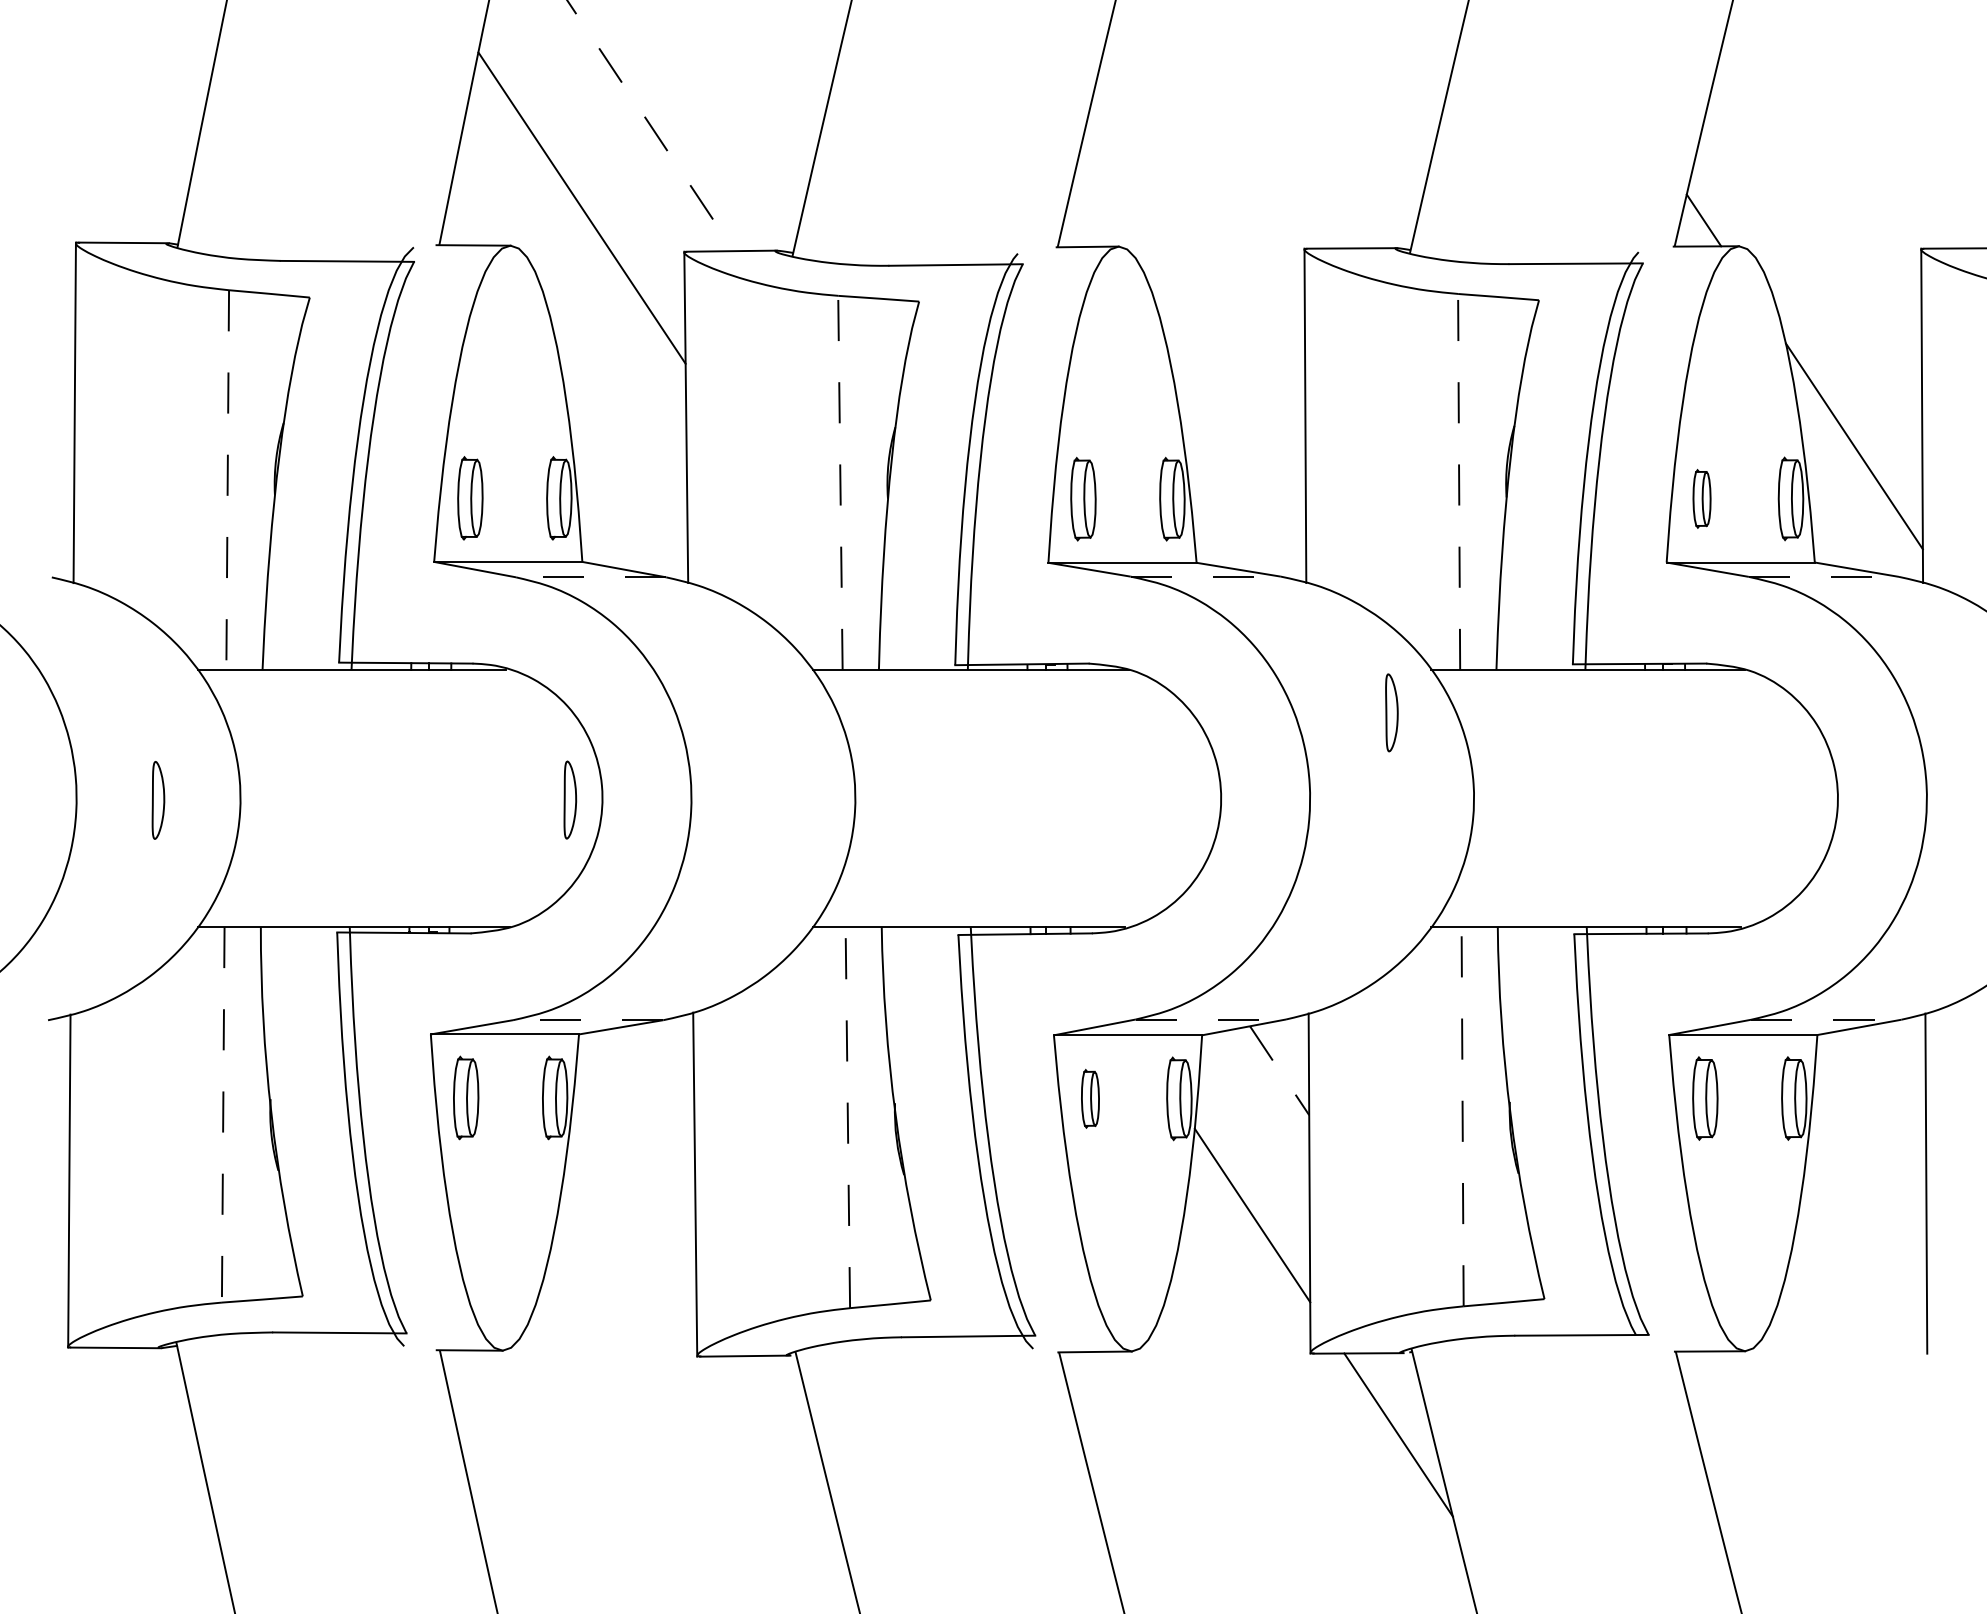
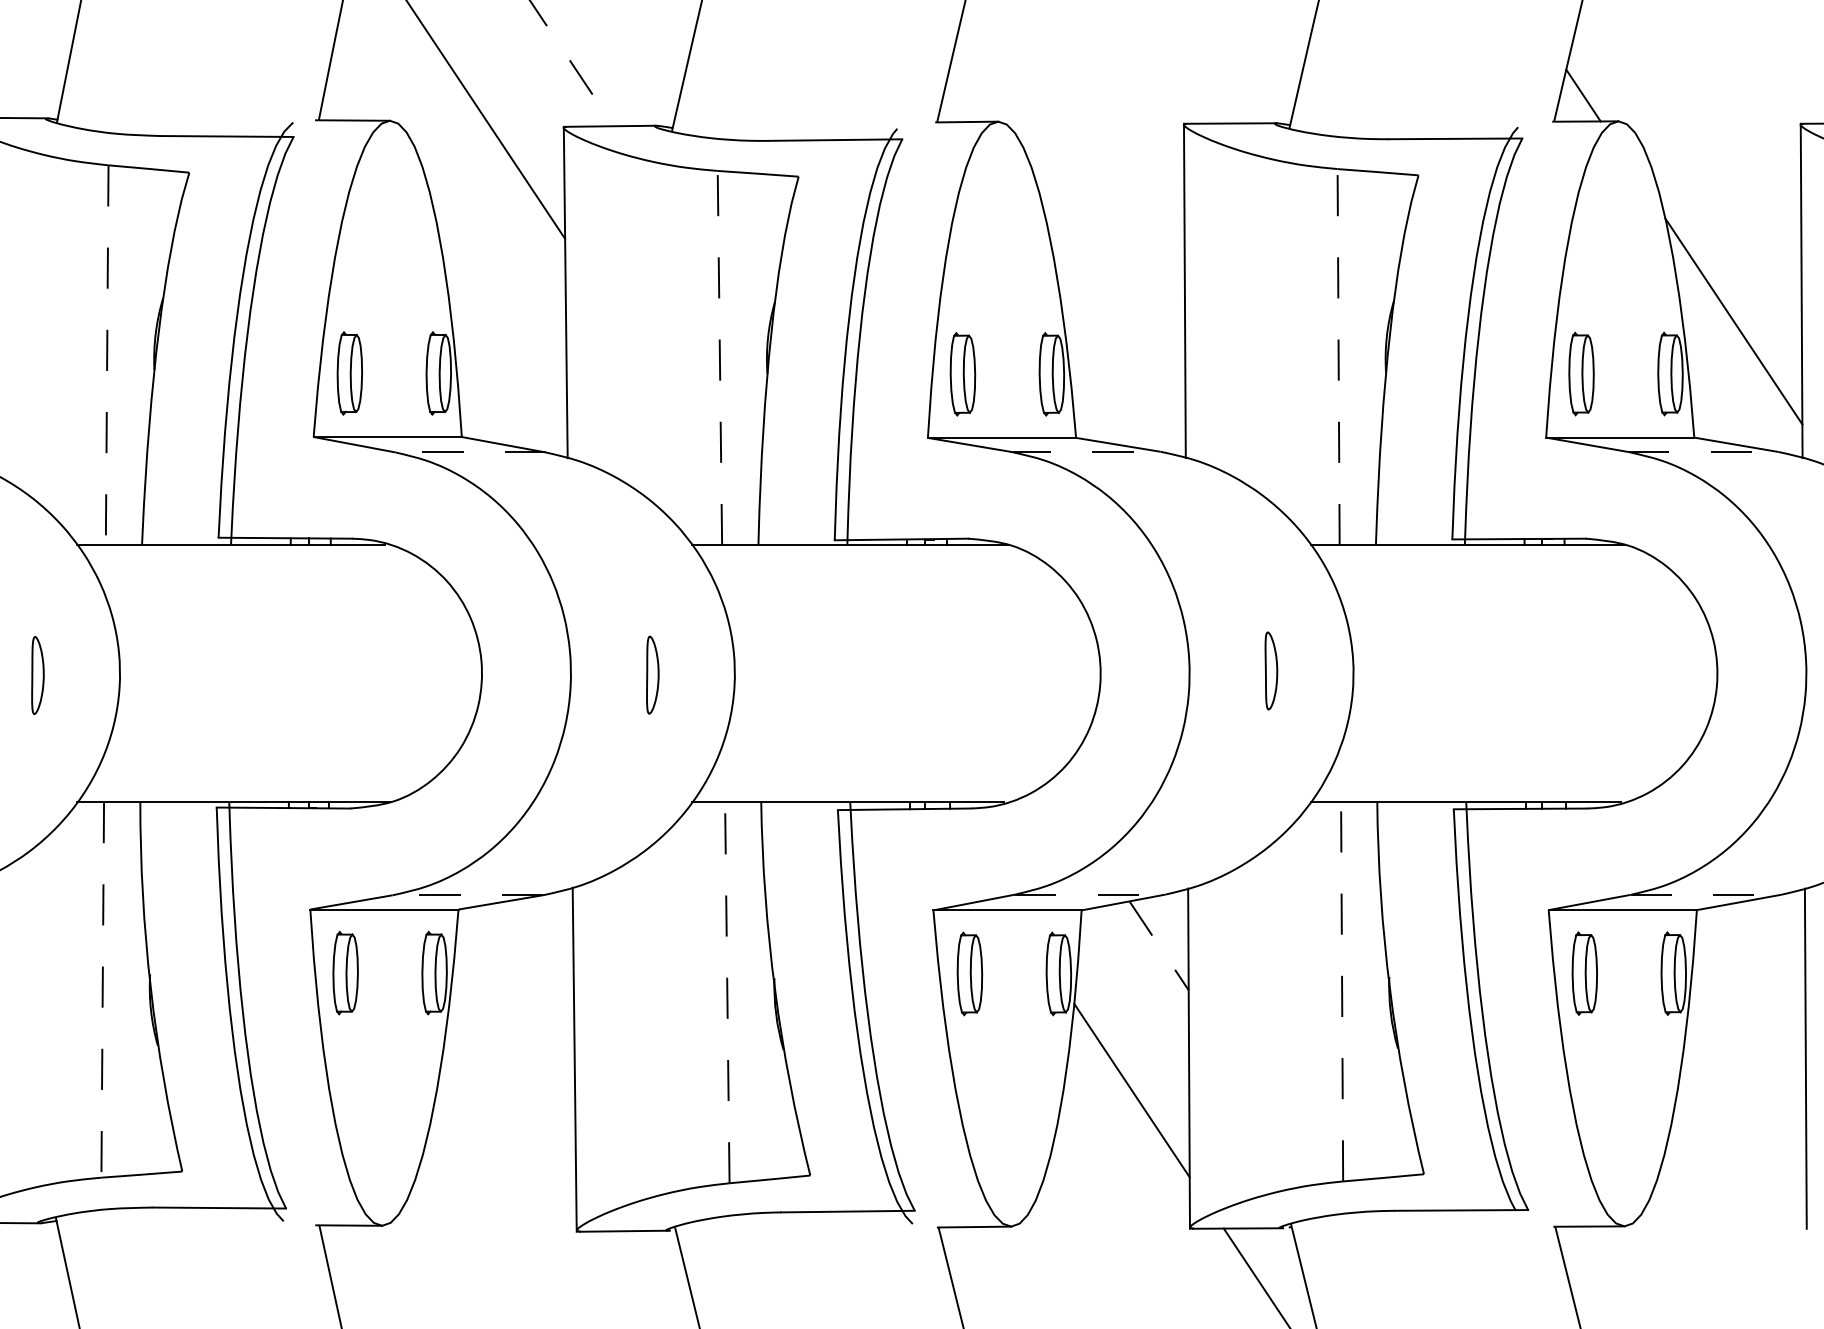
part: (1701, 498) -> (1580, 373), size x1.43
part: (1391, 712) -> (1270, 670), moved
part: (570, 799) -> (652, 674), moved
part: (1090, 1098) -> (969, 973), size x1.43

